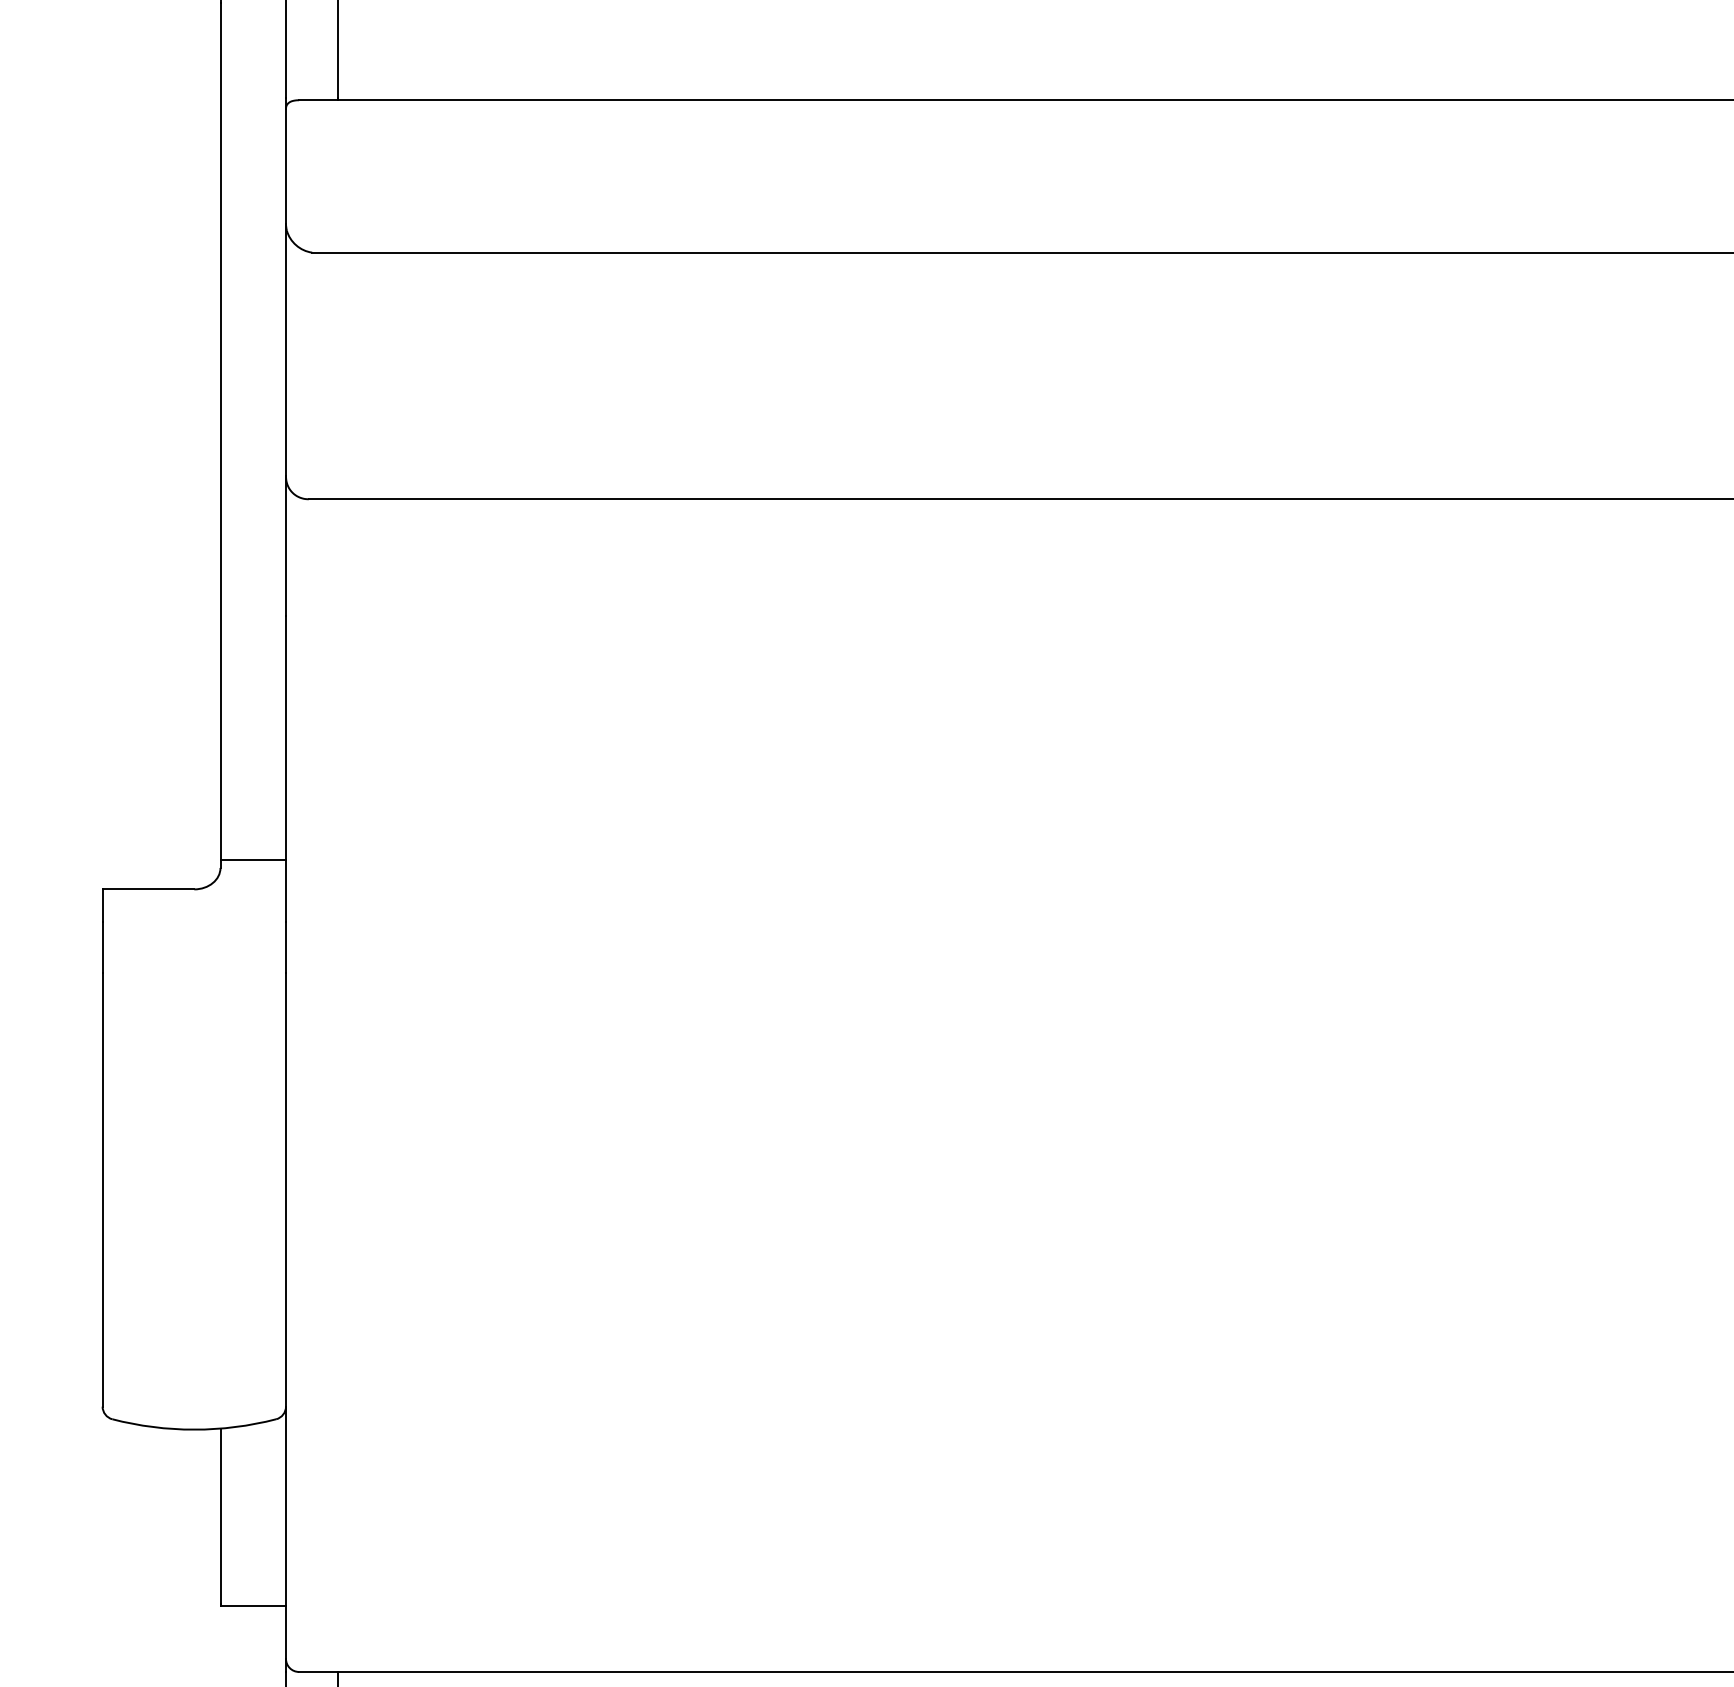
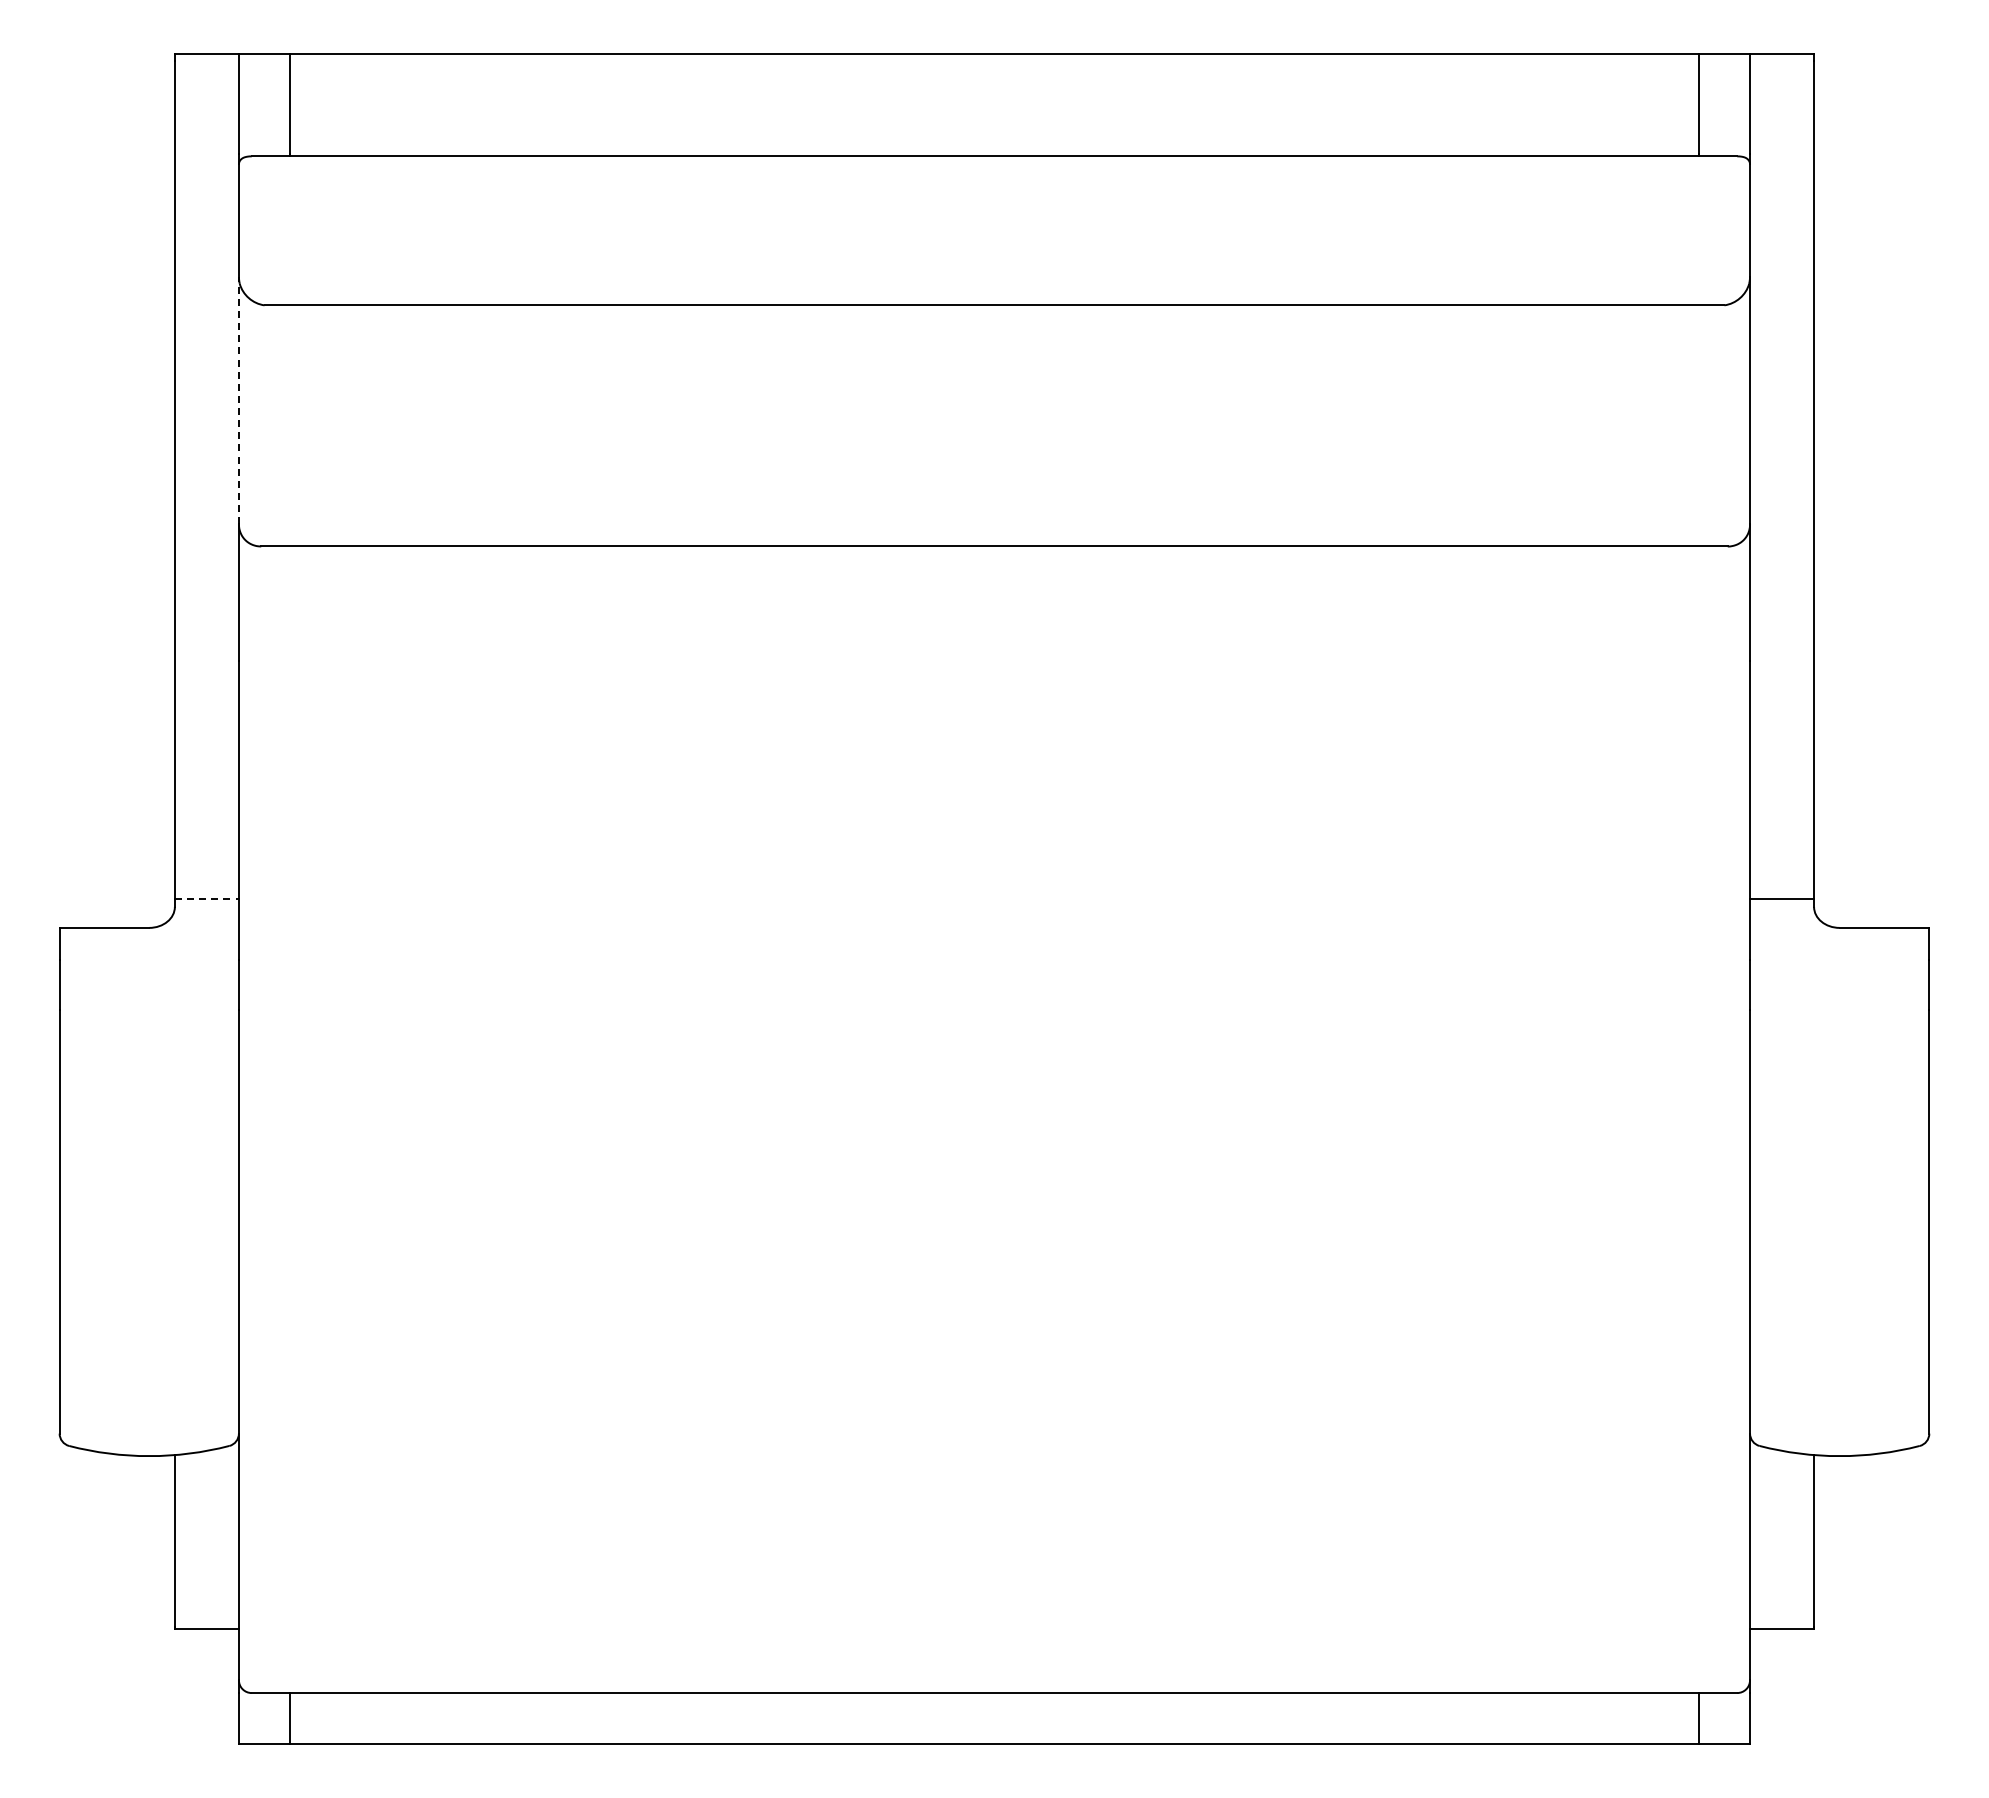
line: (285, 349) -> (238, 400), solid -> dashed
line: (253, 860) -> (207, 899), solid -> dashed

